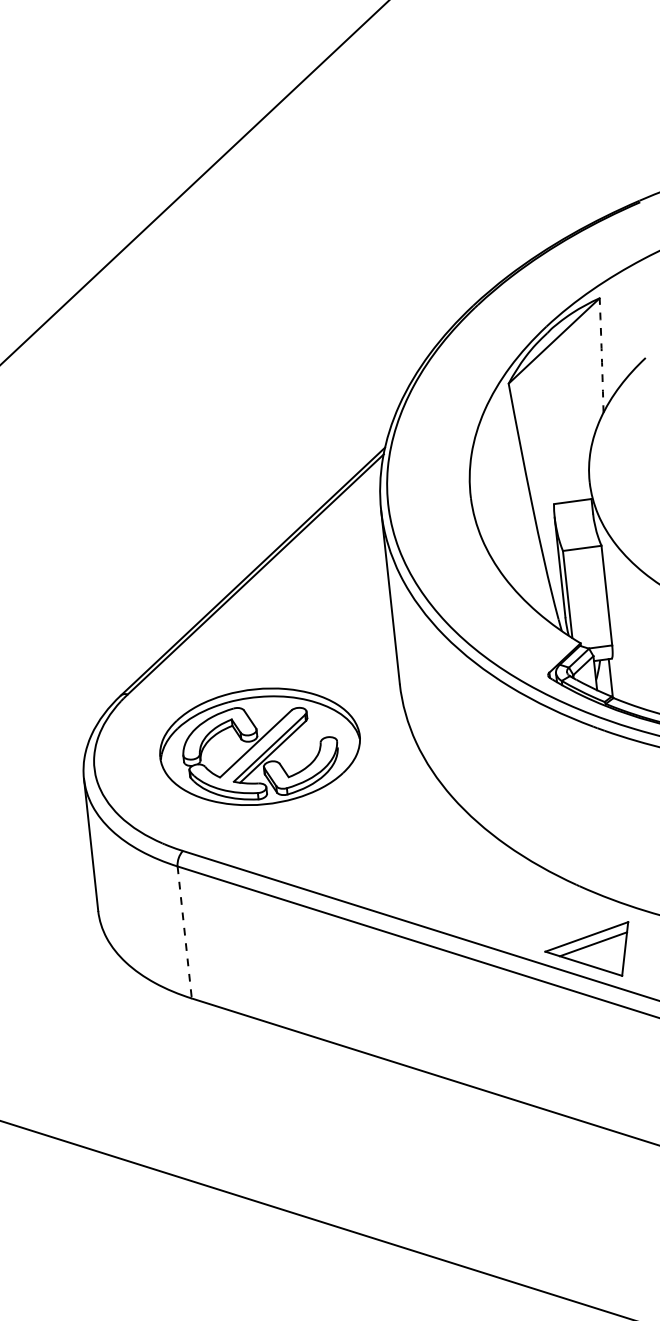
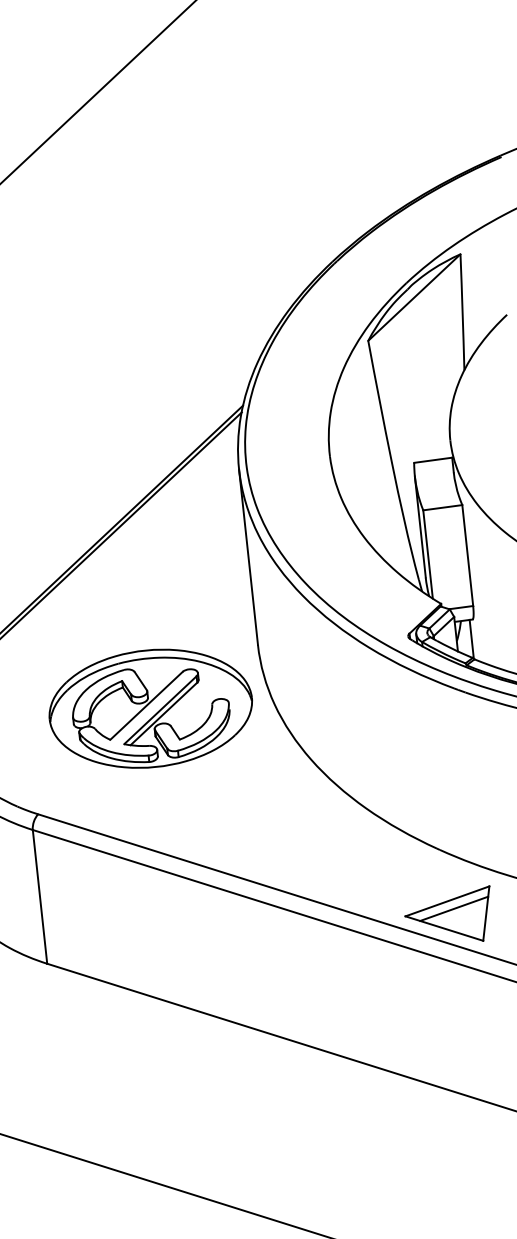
arc: (601, 355) -> (462, 312), dashed -> solid
part: (259, 746) -> (150, 708), moved
line: (184, 932) -> (39, 896), dashed -> solid

